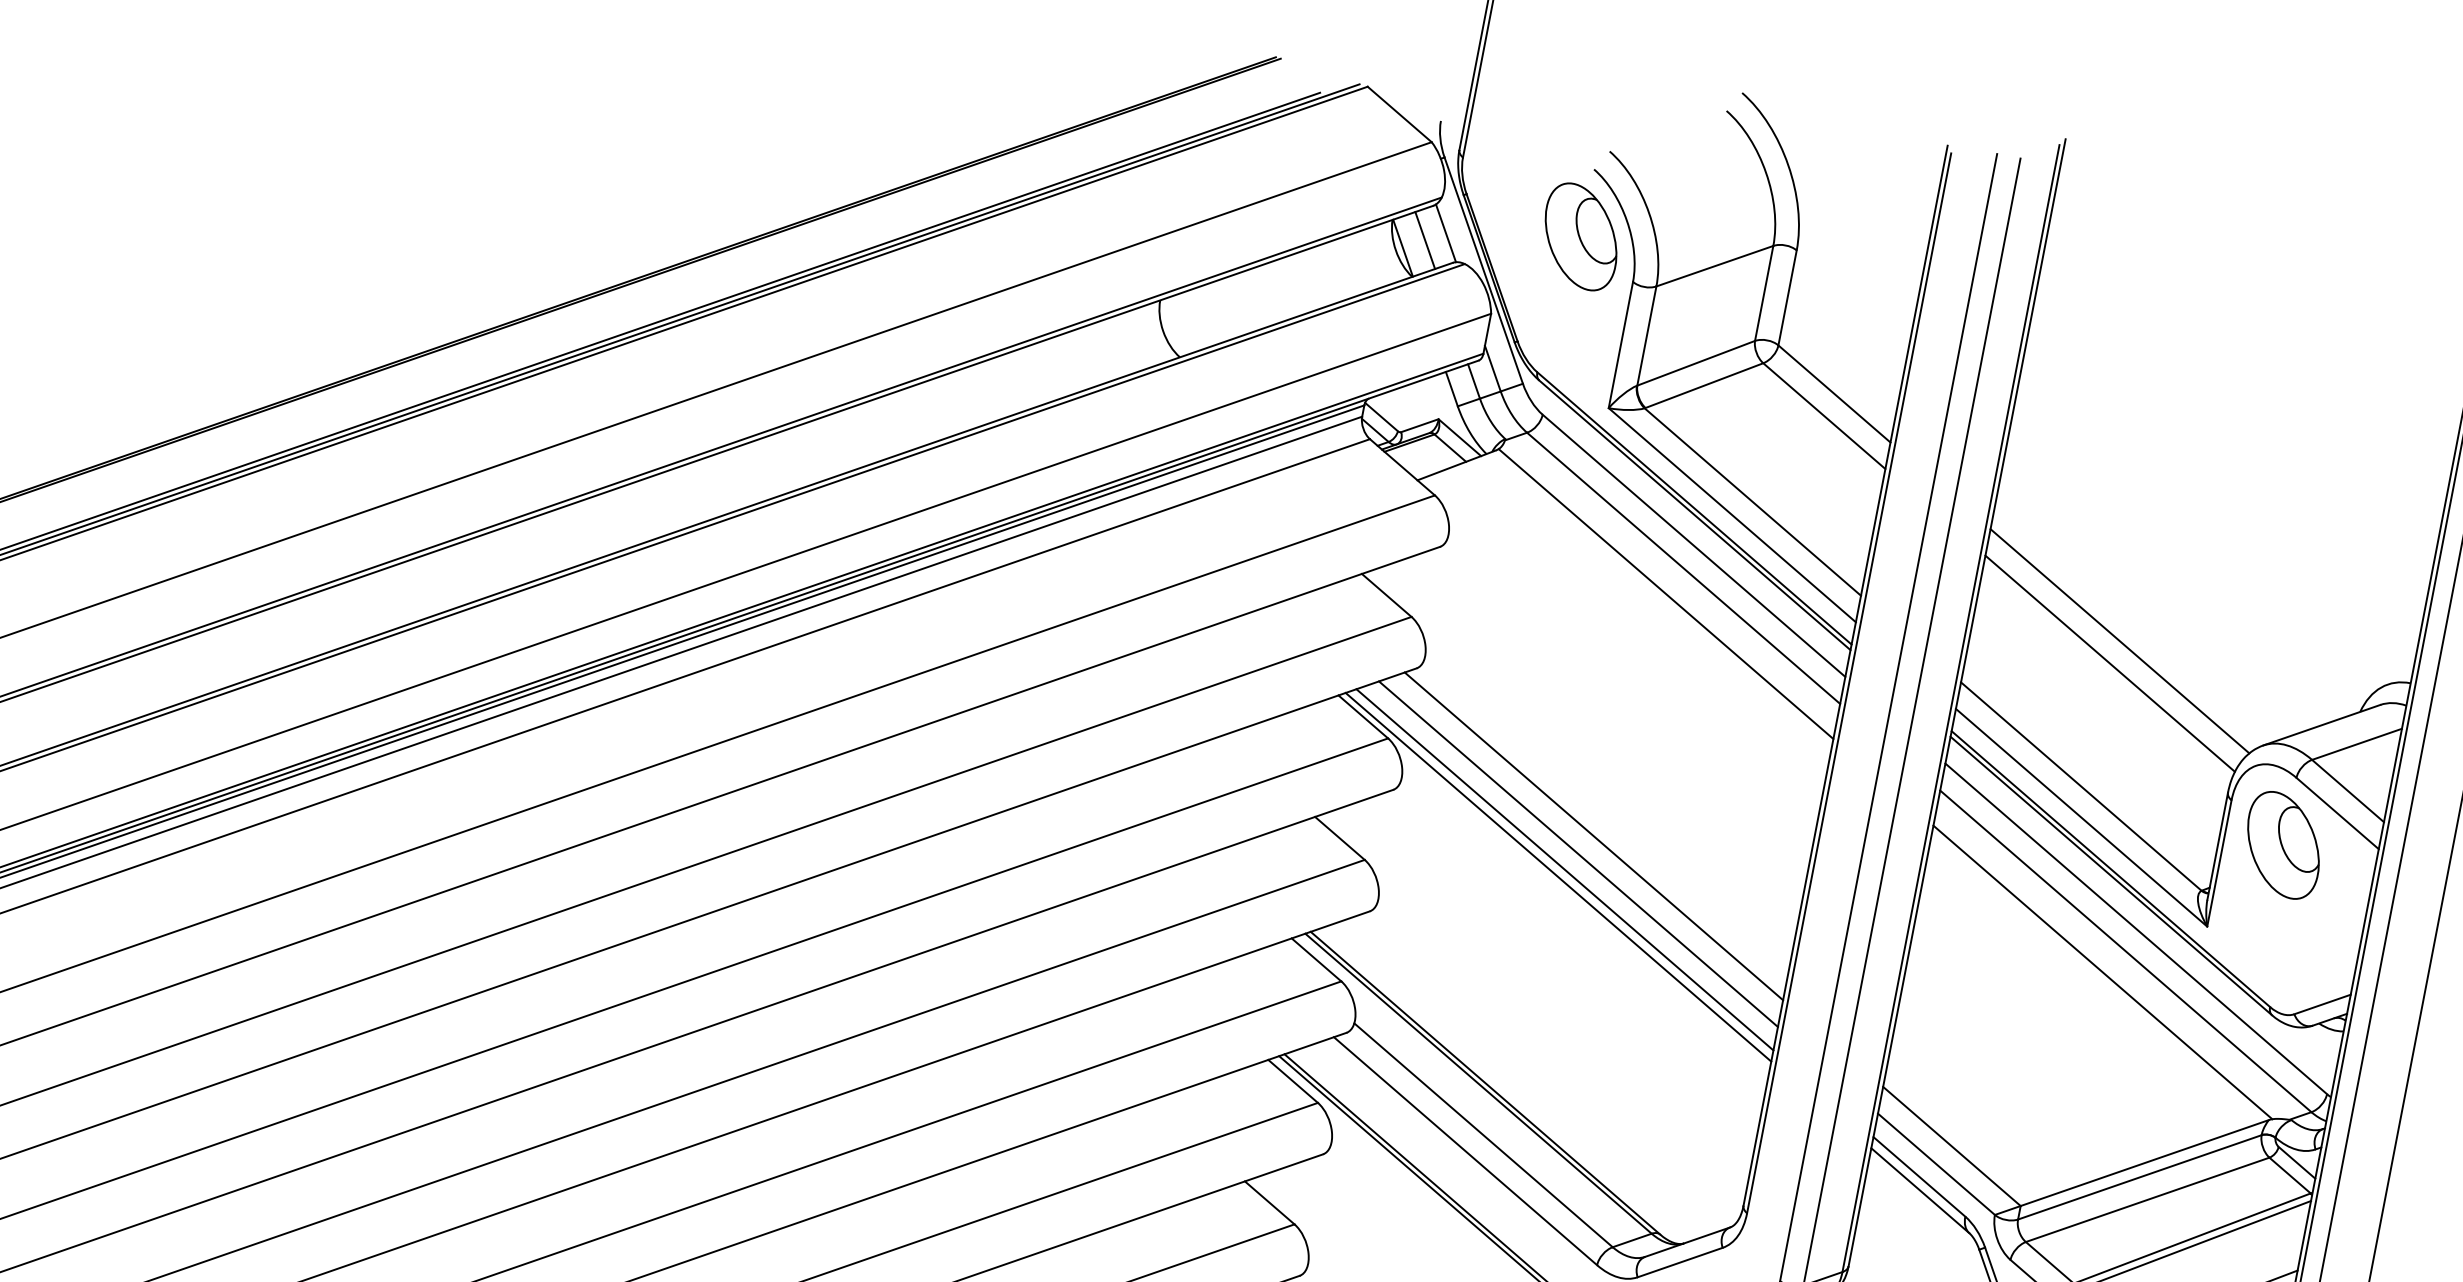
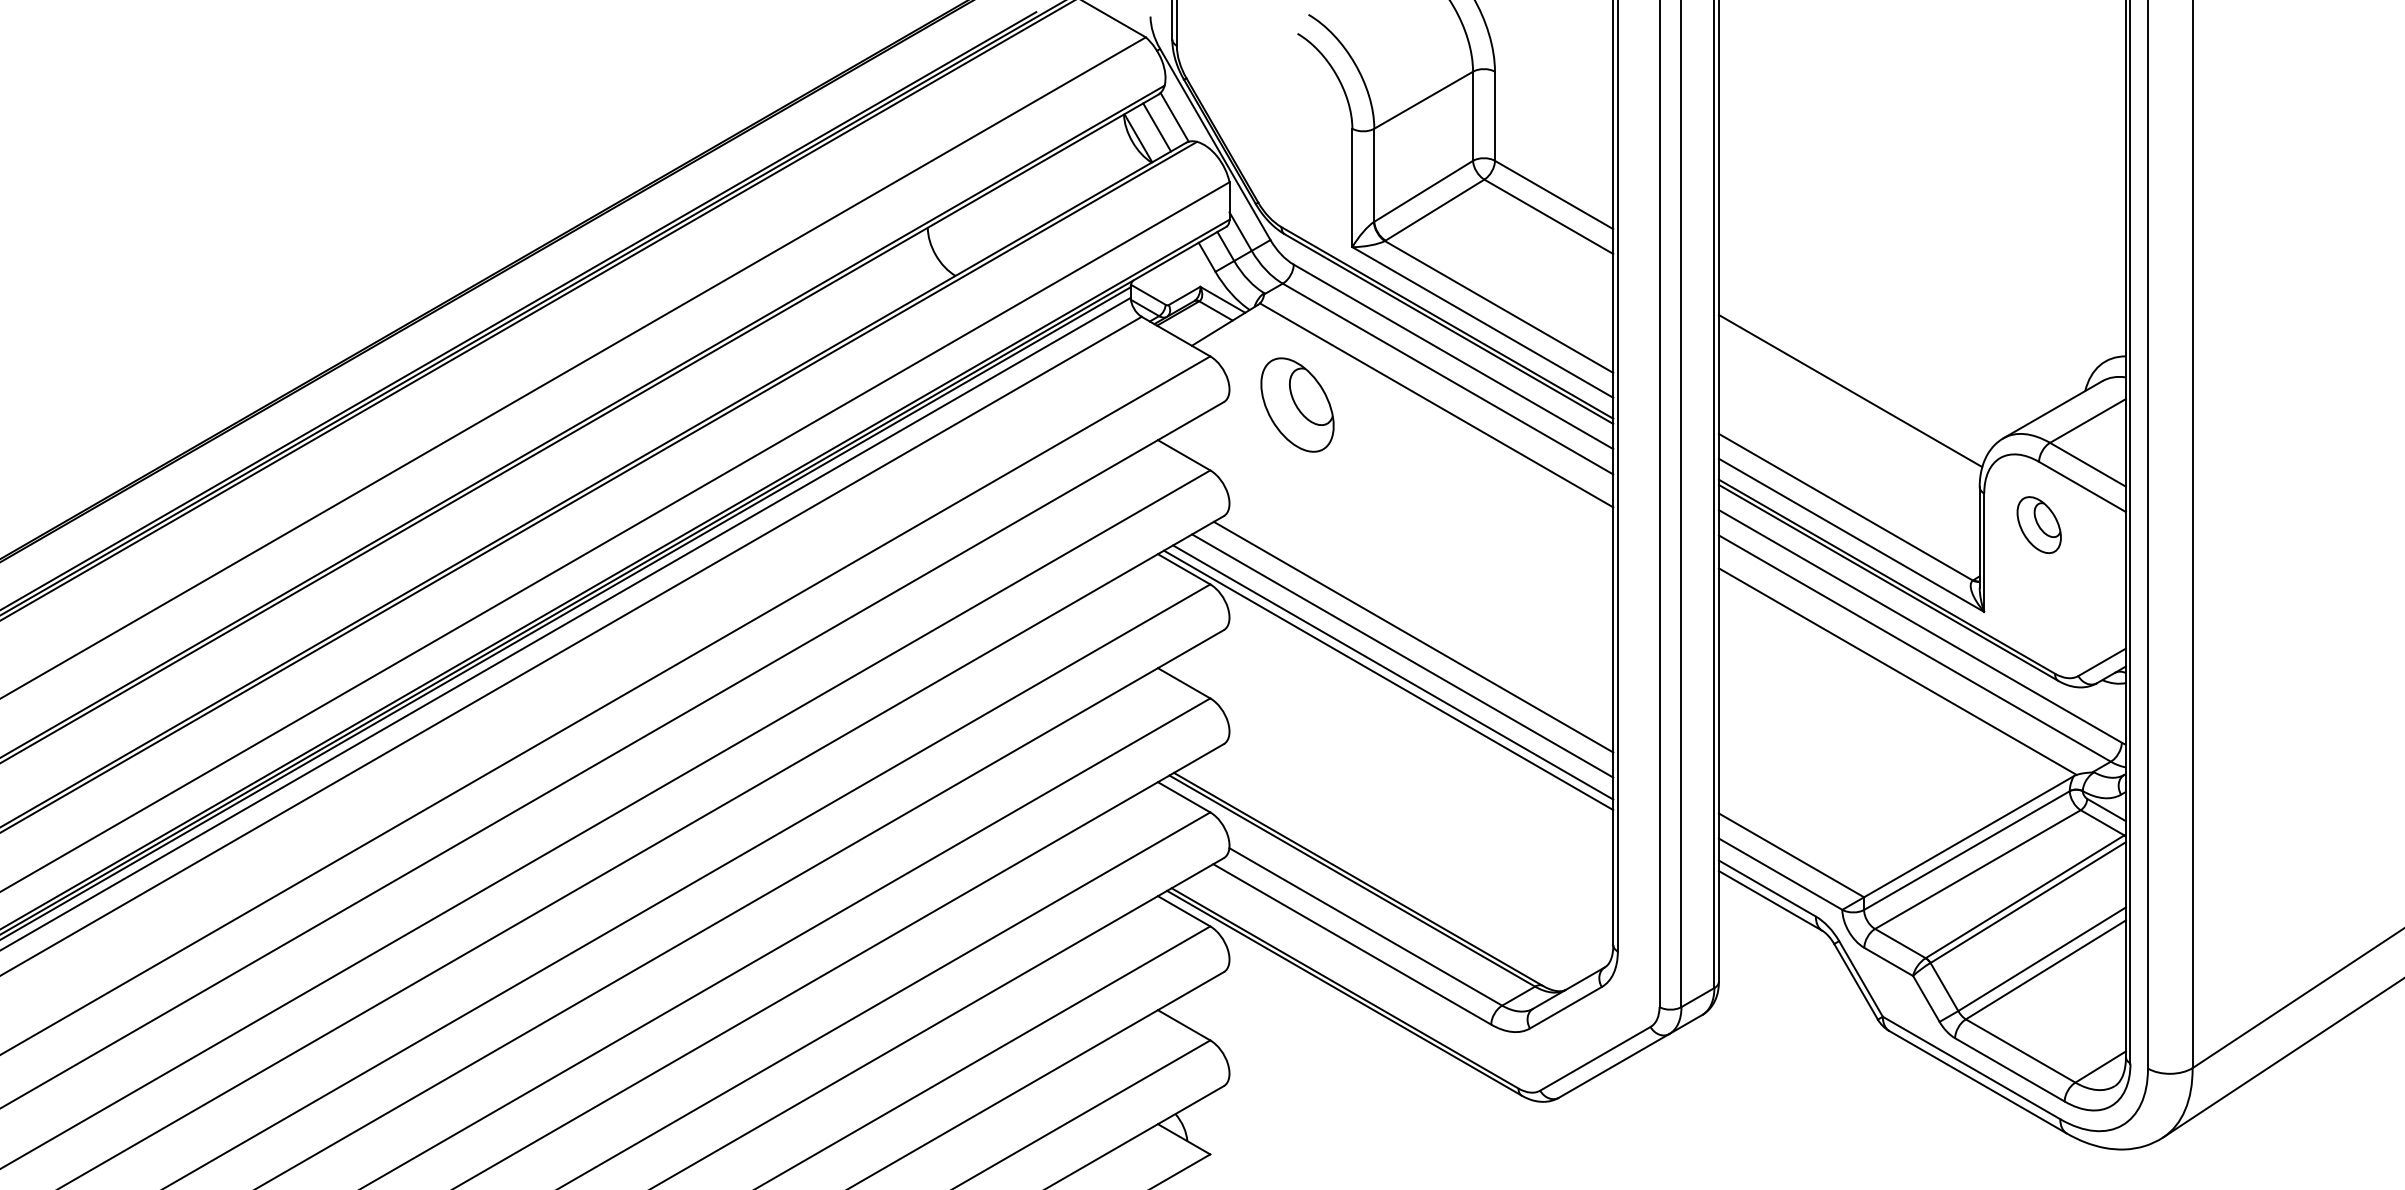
part: (1581, 236) -> (1297, 404), moved
line: (2120, 640) -> (1855, 368), removed
part: (2284, 844) -> (2039, 524), size x0.6

